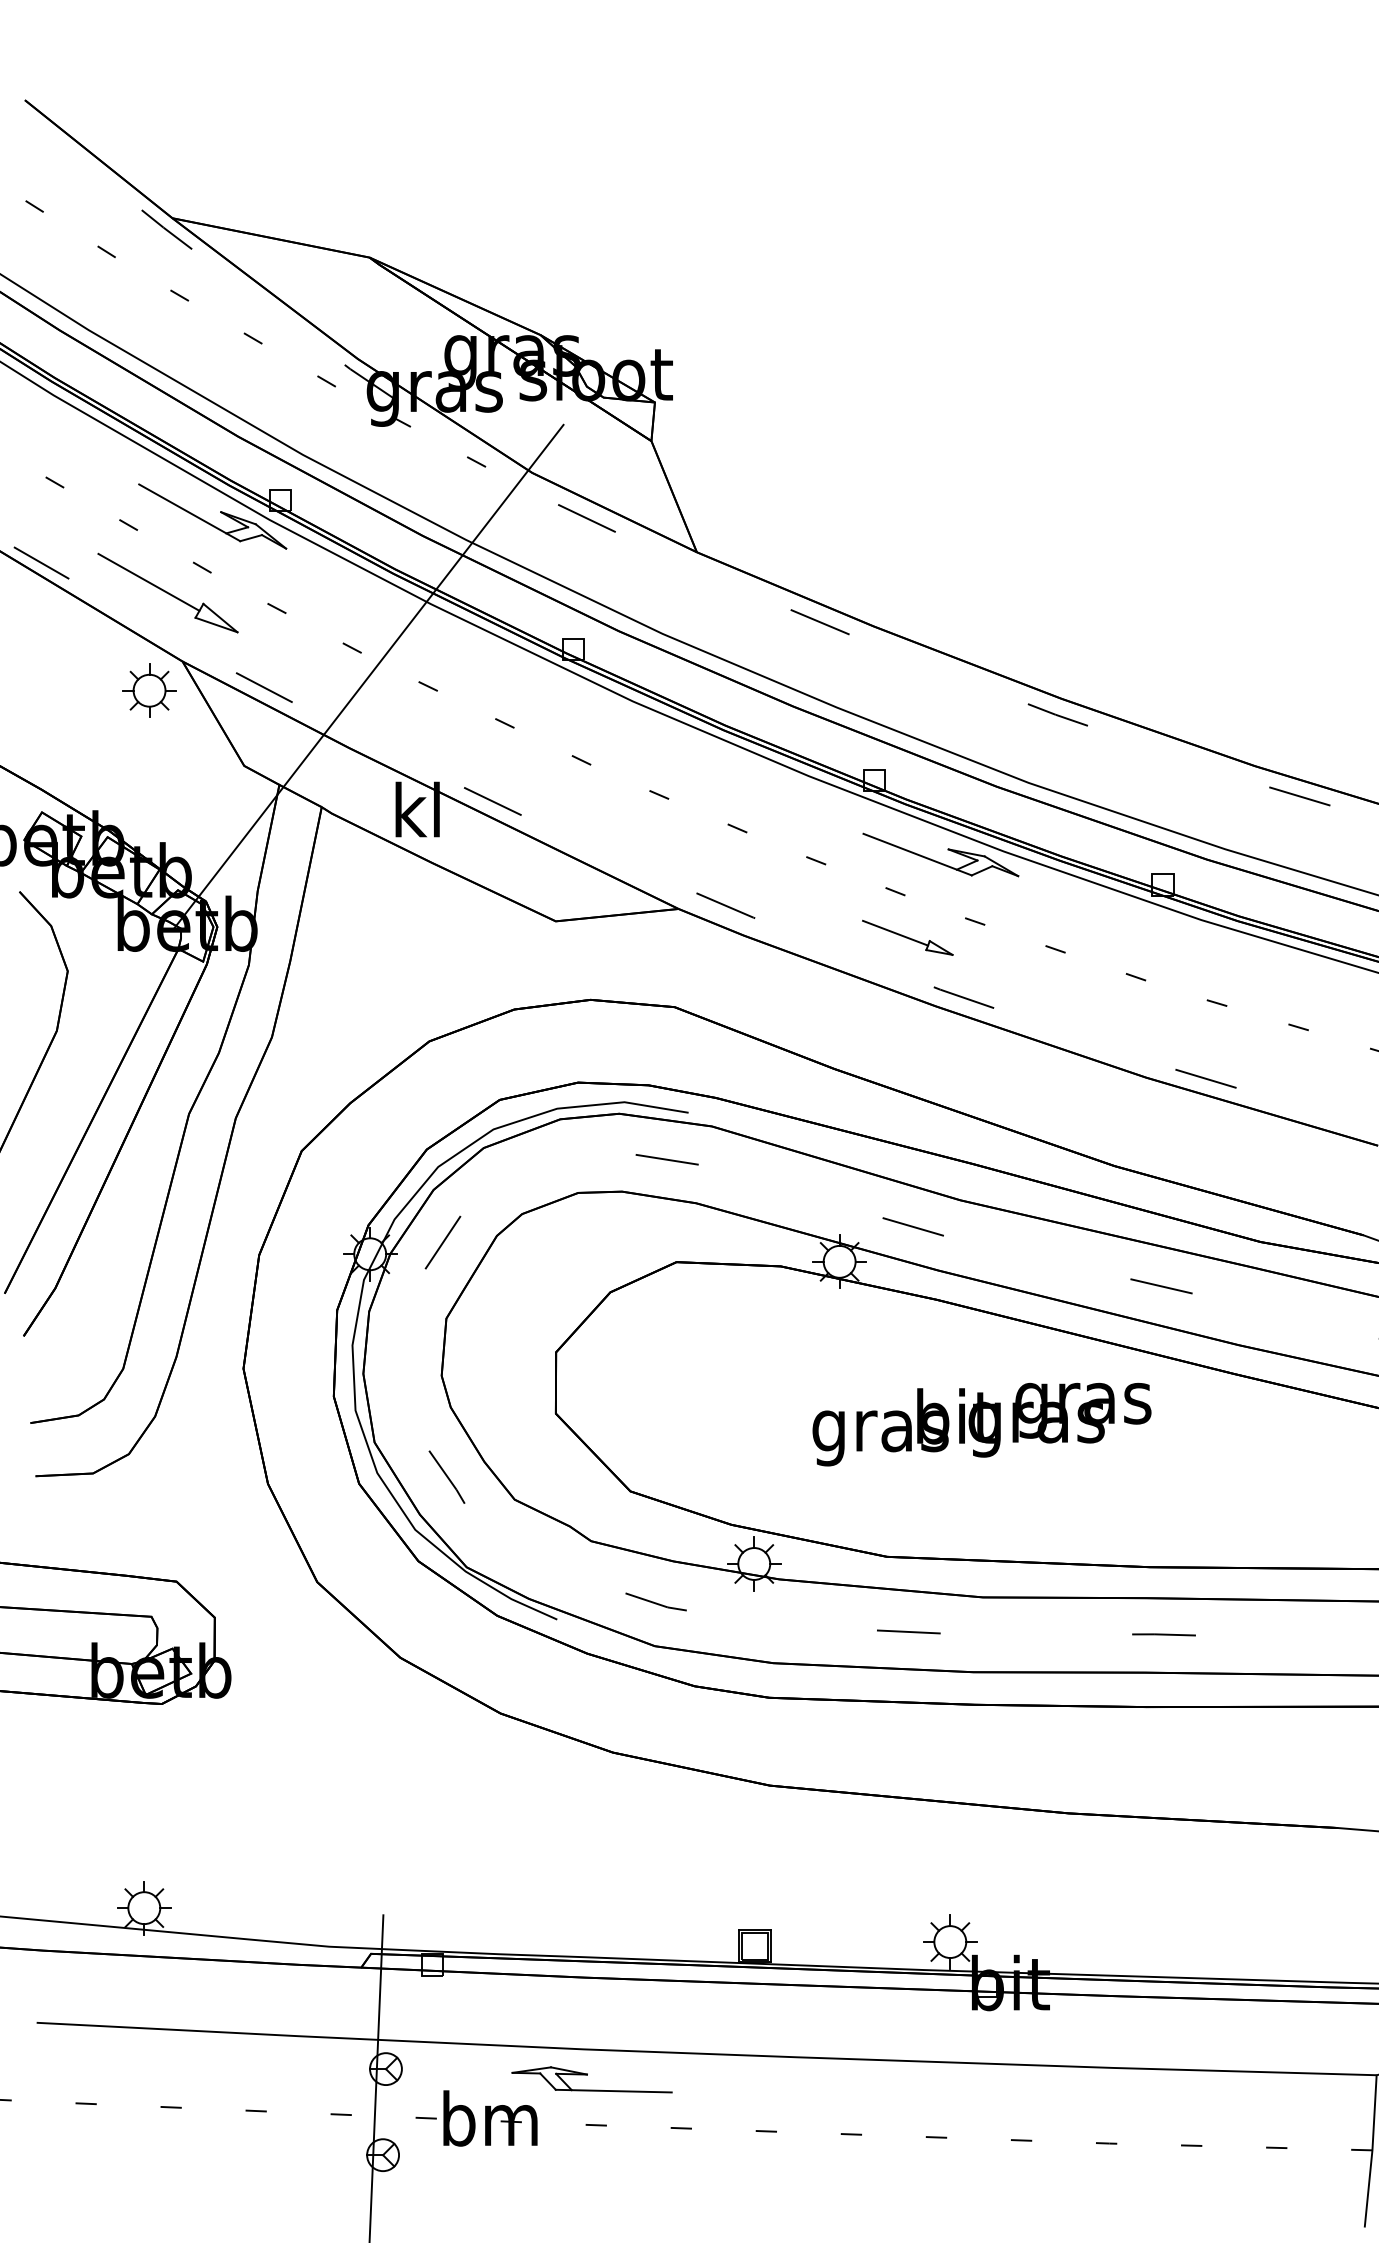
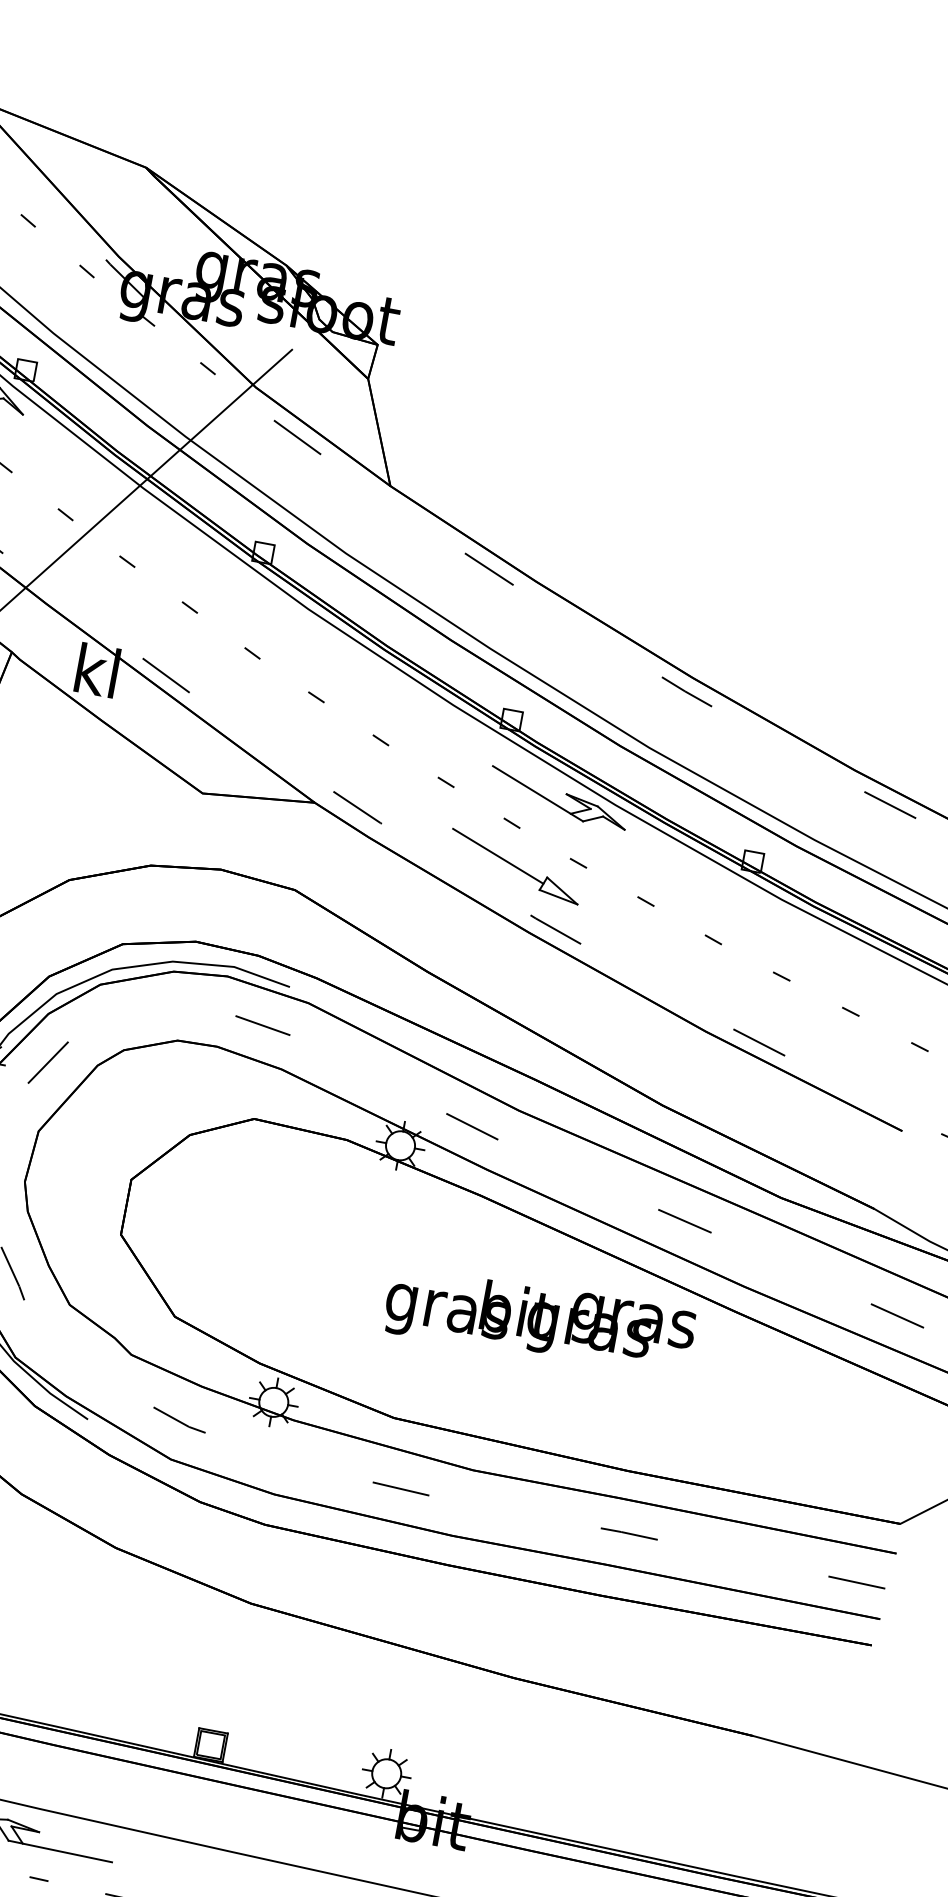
part: (907, 937) -> (515, 866), size x1.67
text: (981, 1424) -> (539, 1322), moved

